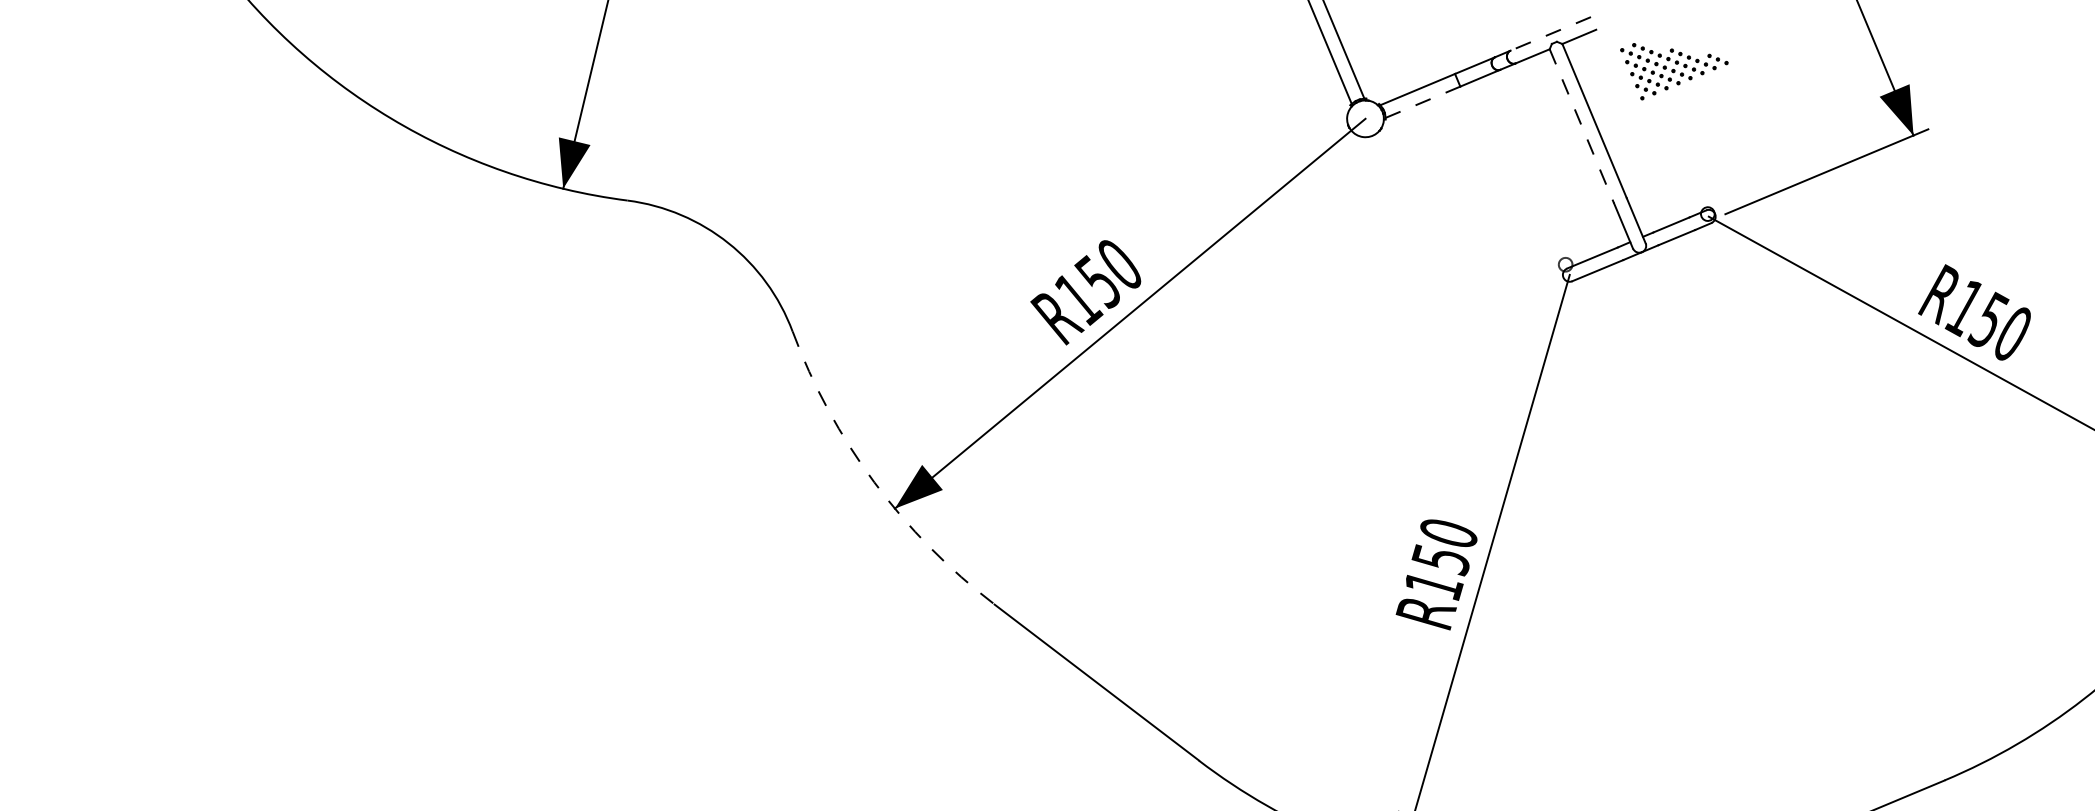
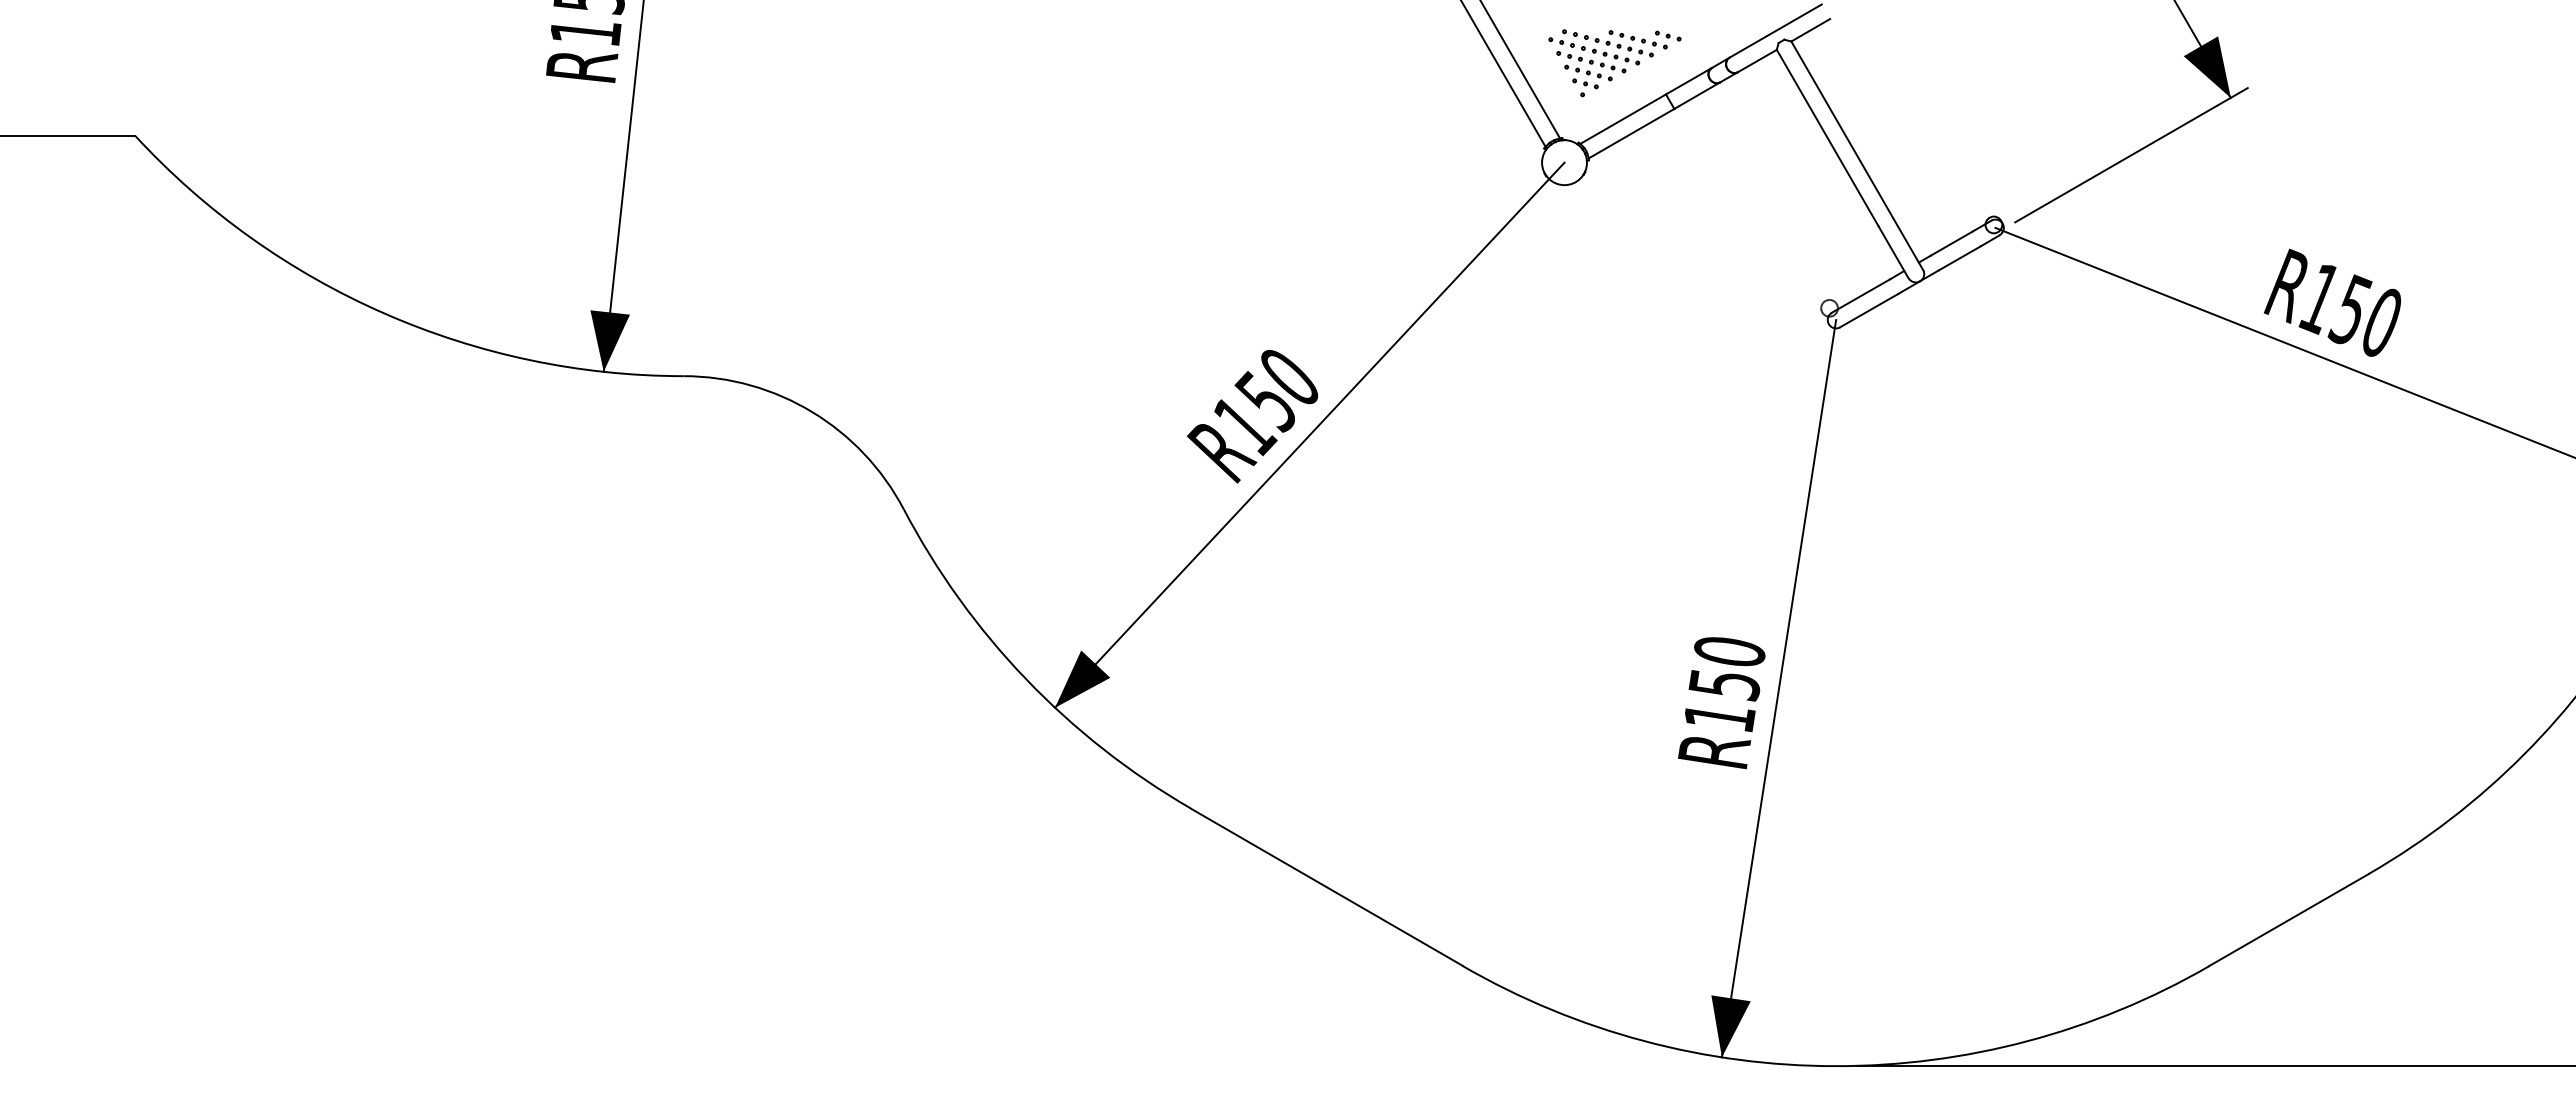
line: (1550, 34) -> (1775, 31), dashed -> solid
part: (1671, 76) -> (1614, 63), moved
line: (1422, 102) -> (1631, 133), dashed -> solid
line: (1581, 126) -> (1827, 138), dashed -> solid
arc: (874, 482) -> (1026, 679), dashed -> solid

